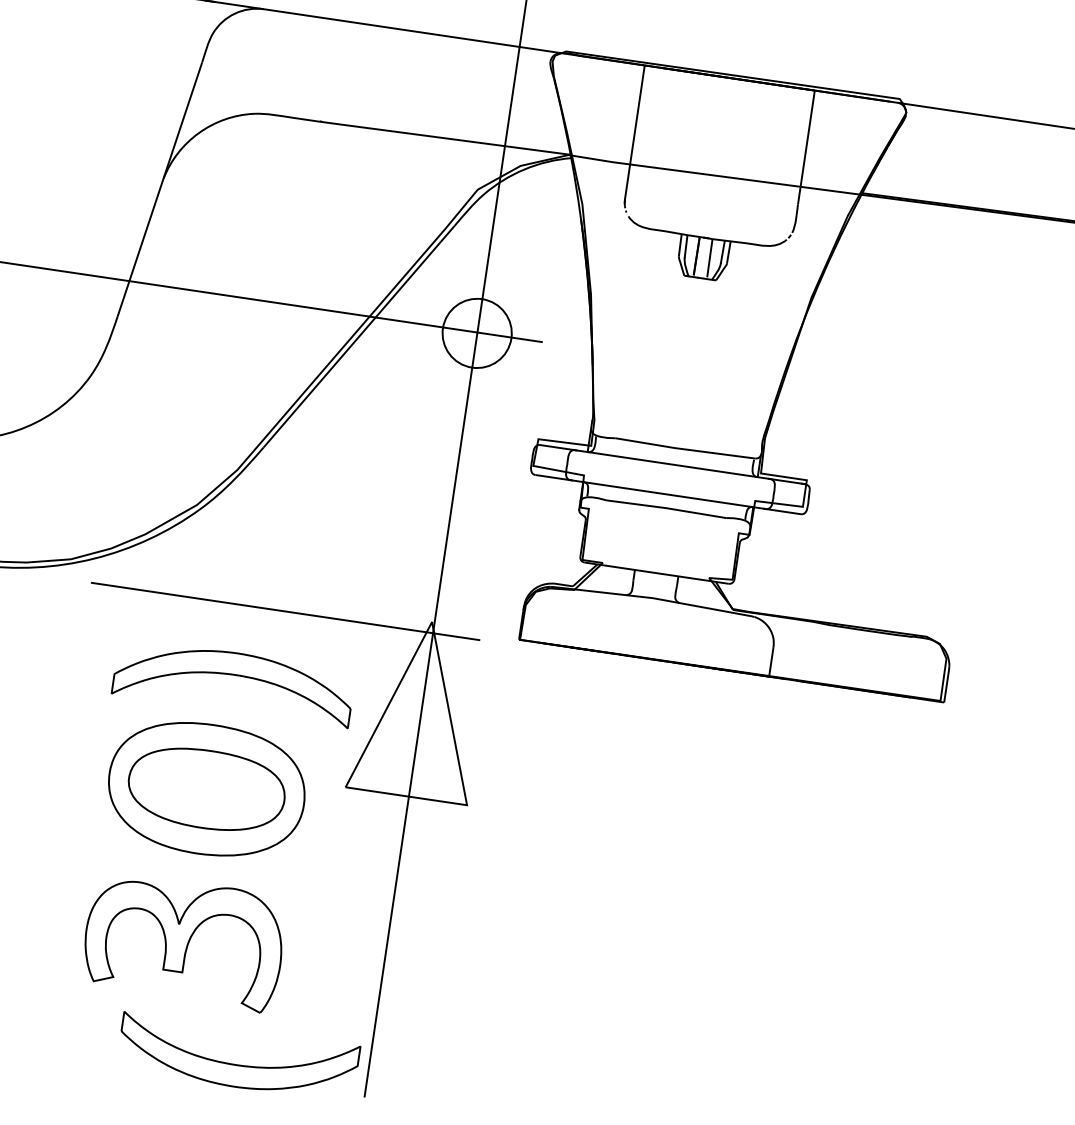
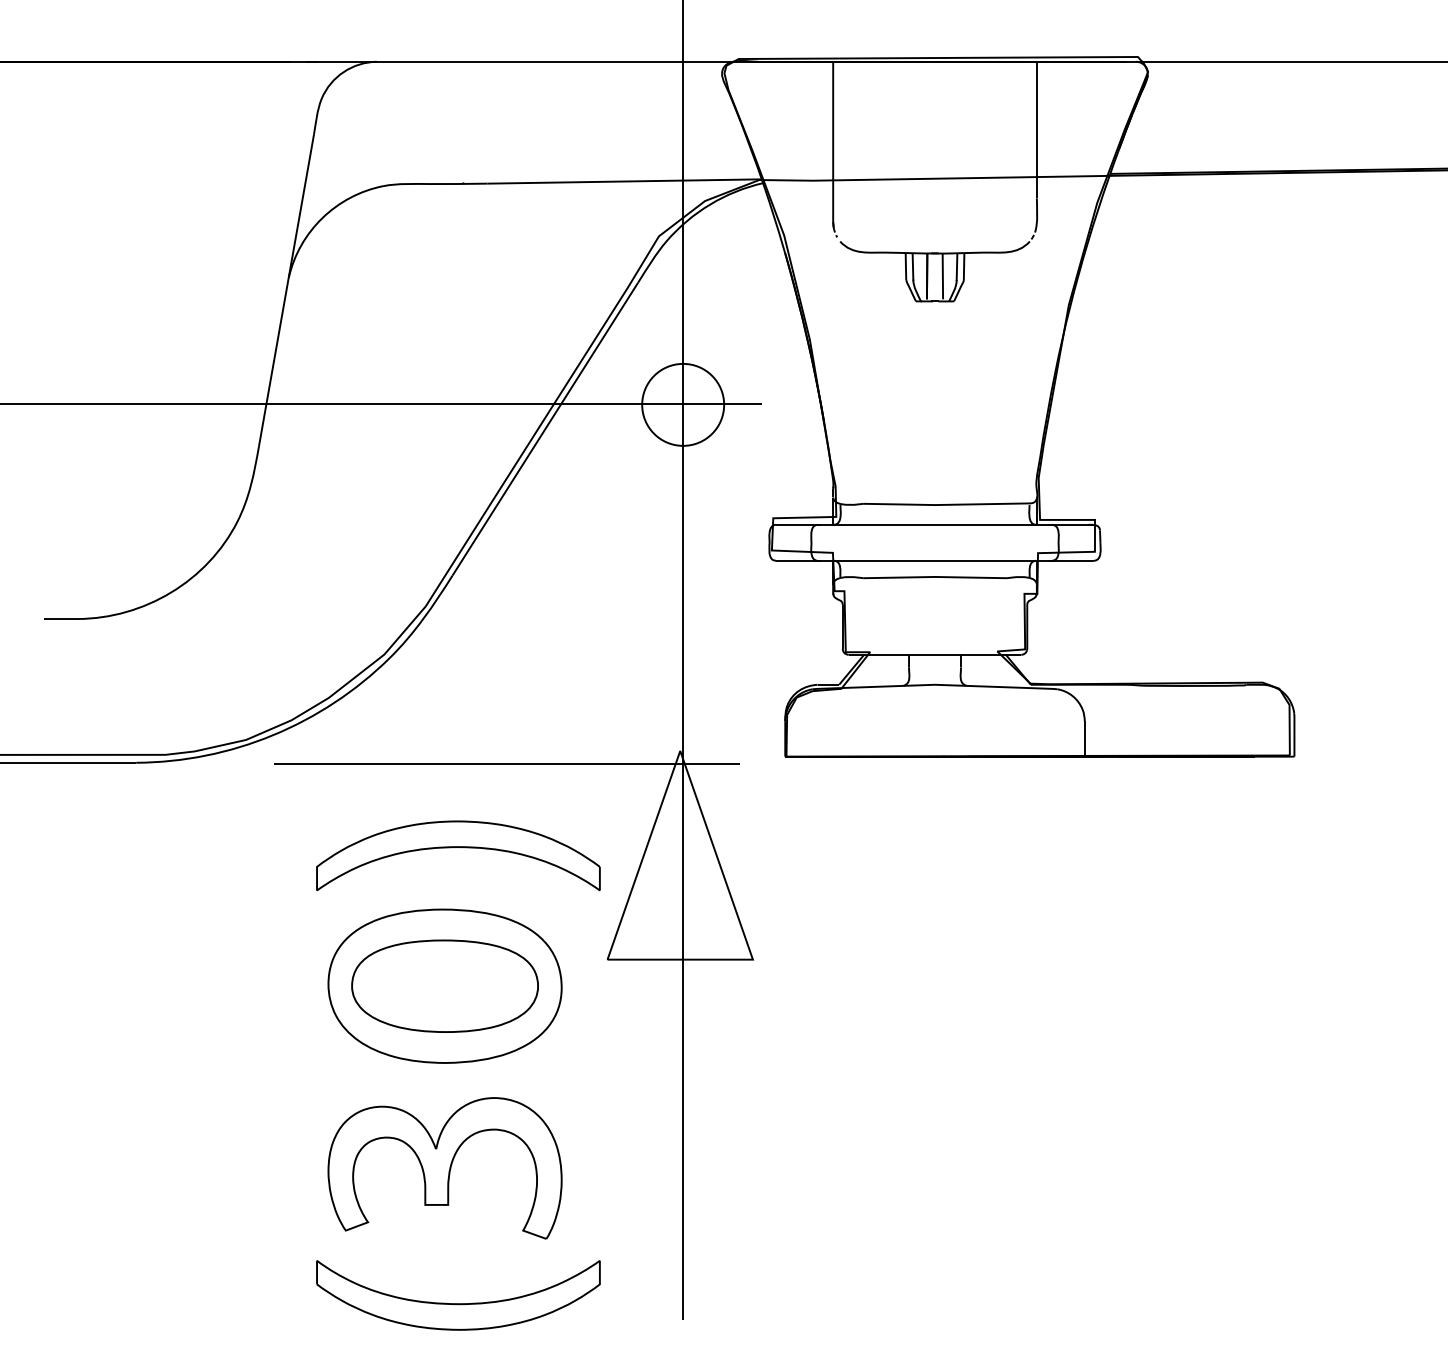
part: (237, 1064) -> (458, 1303), moved

